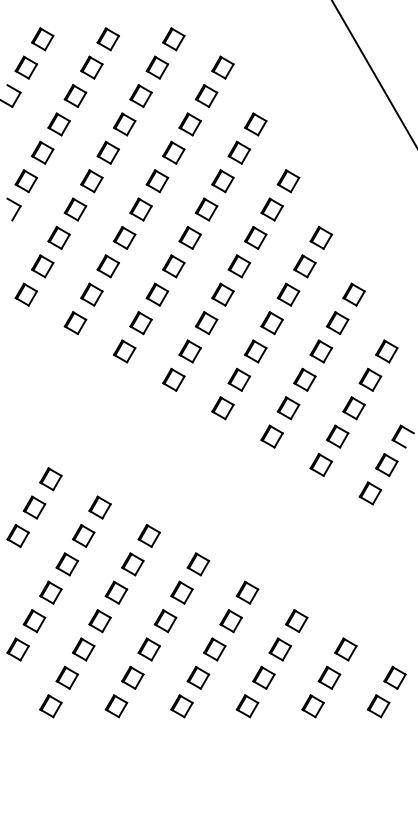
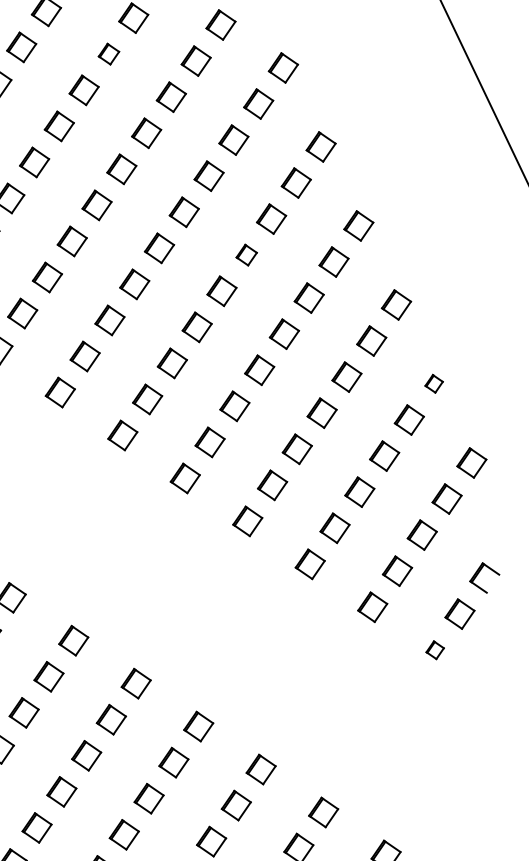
part: (91, 67) -> (108, 53), size x0.7
part: (206, 209) -> (246, 255), size x0.7
part: (353, 294) -> (433, 383), size x0.6
part: (370, 493) -> (435, 650), size x0.6

